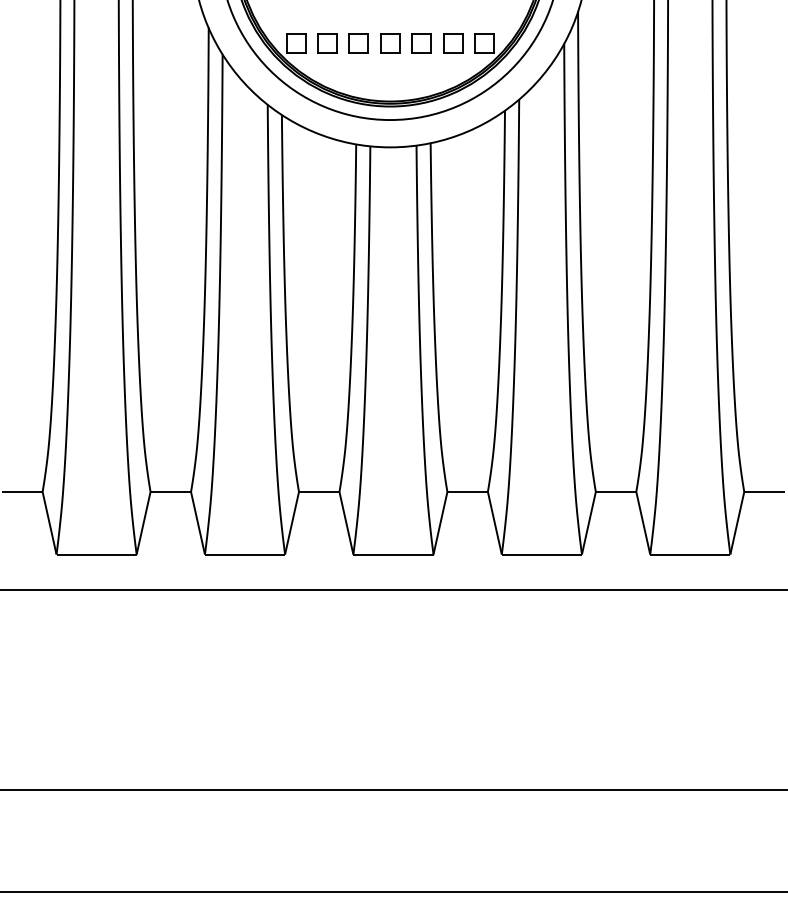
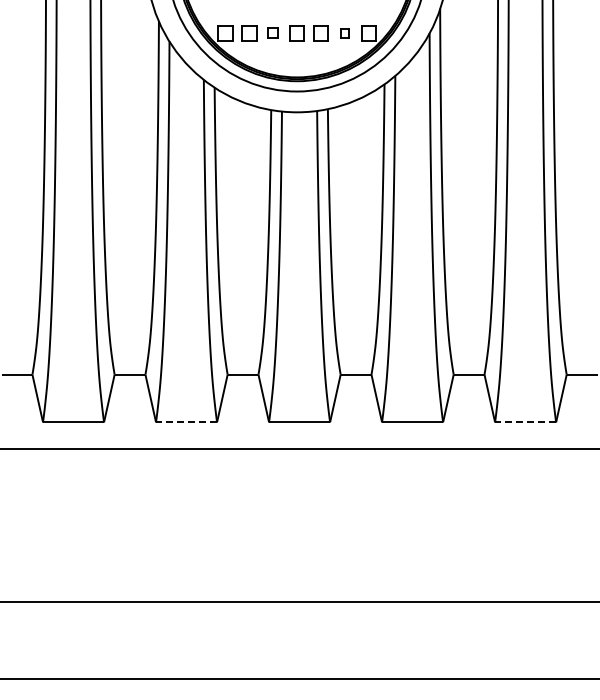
part: (357, 43) -> (272, 33), size x0.7
part: (452, 43) -> (344, 33), size x0.6
line: (244, 554) -> (186, 422), solid -> dashed
line: (690, 554) -> (525, 422), solid -> dashed

